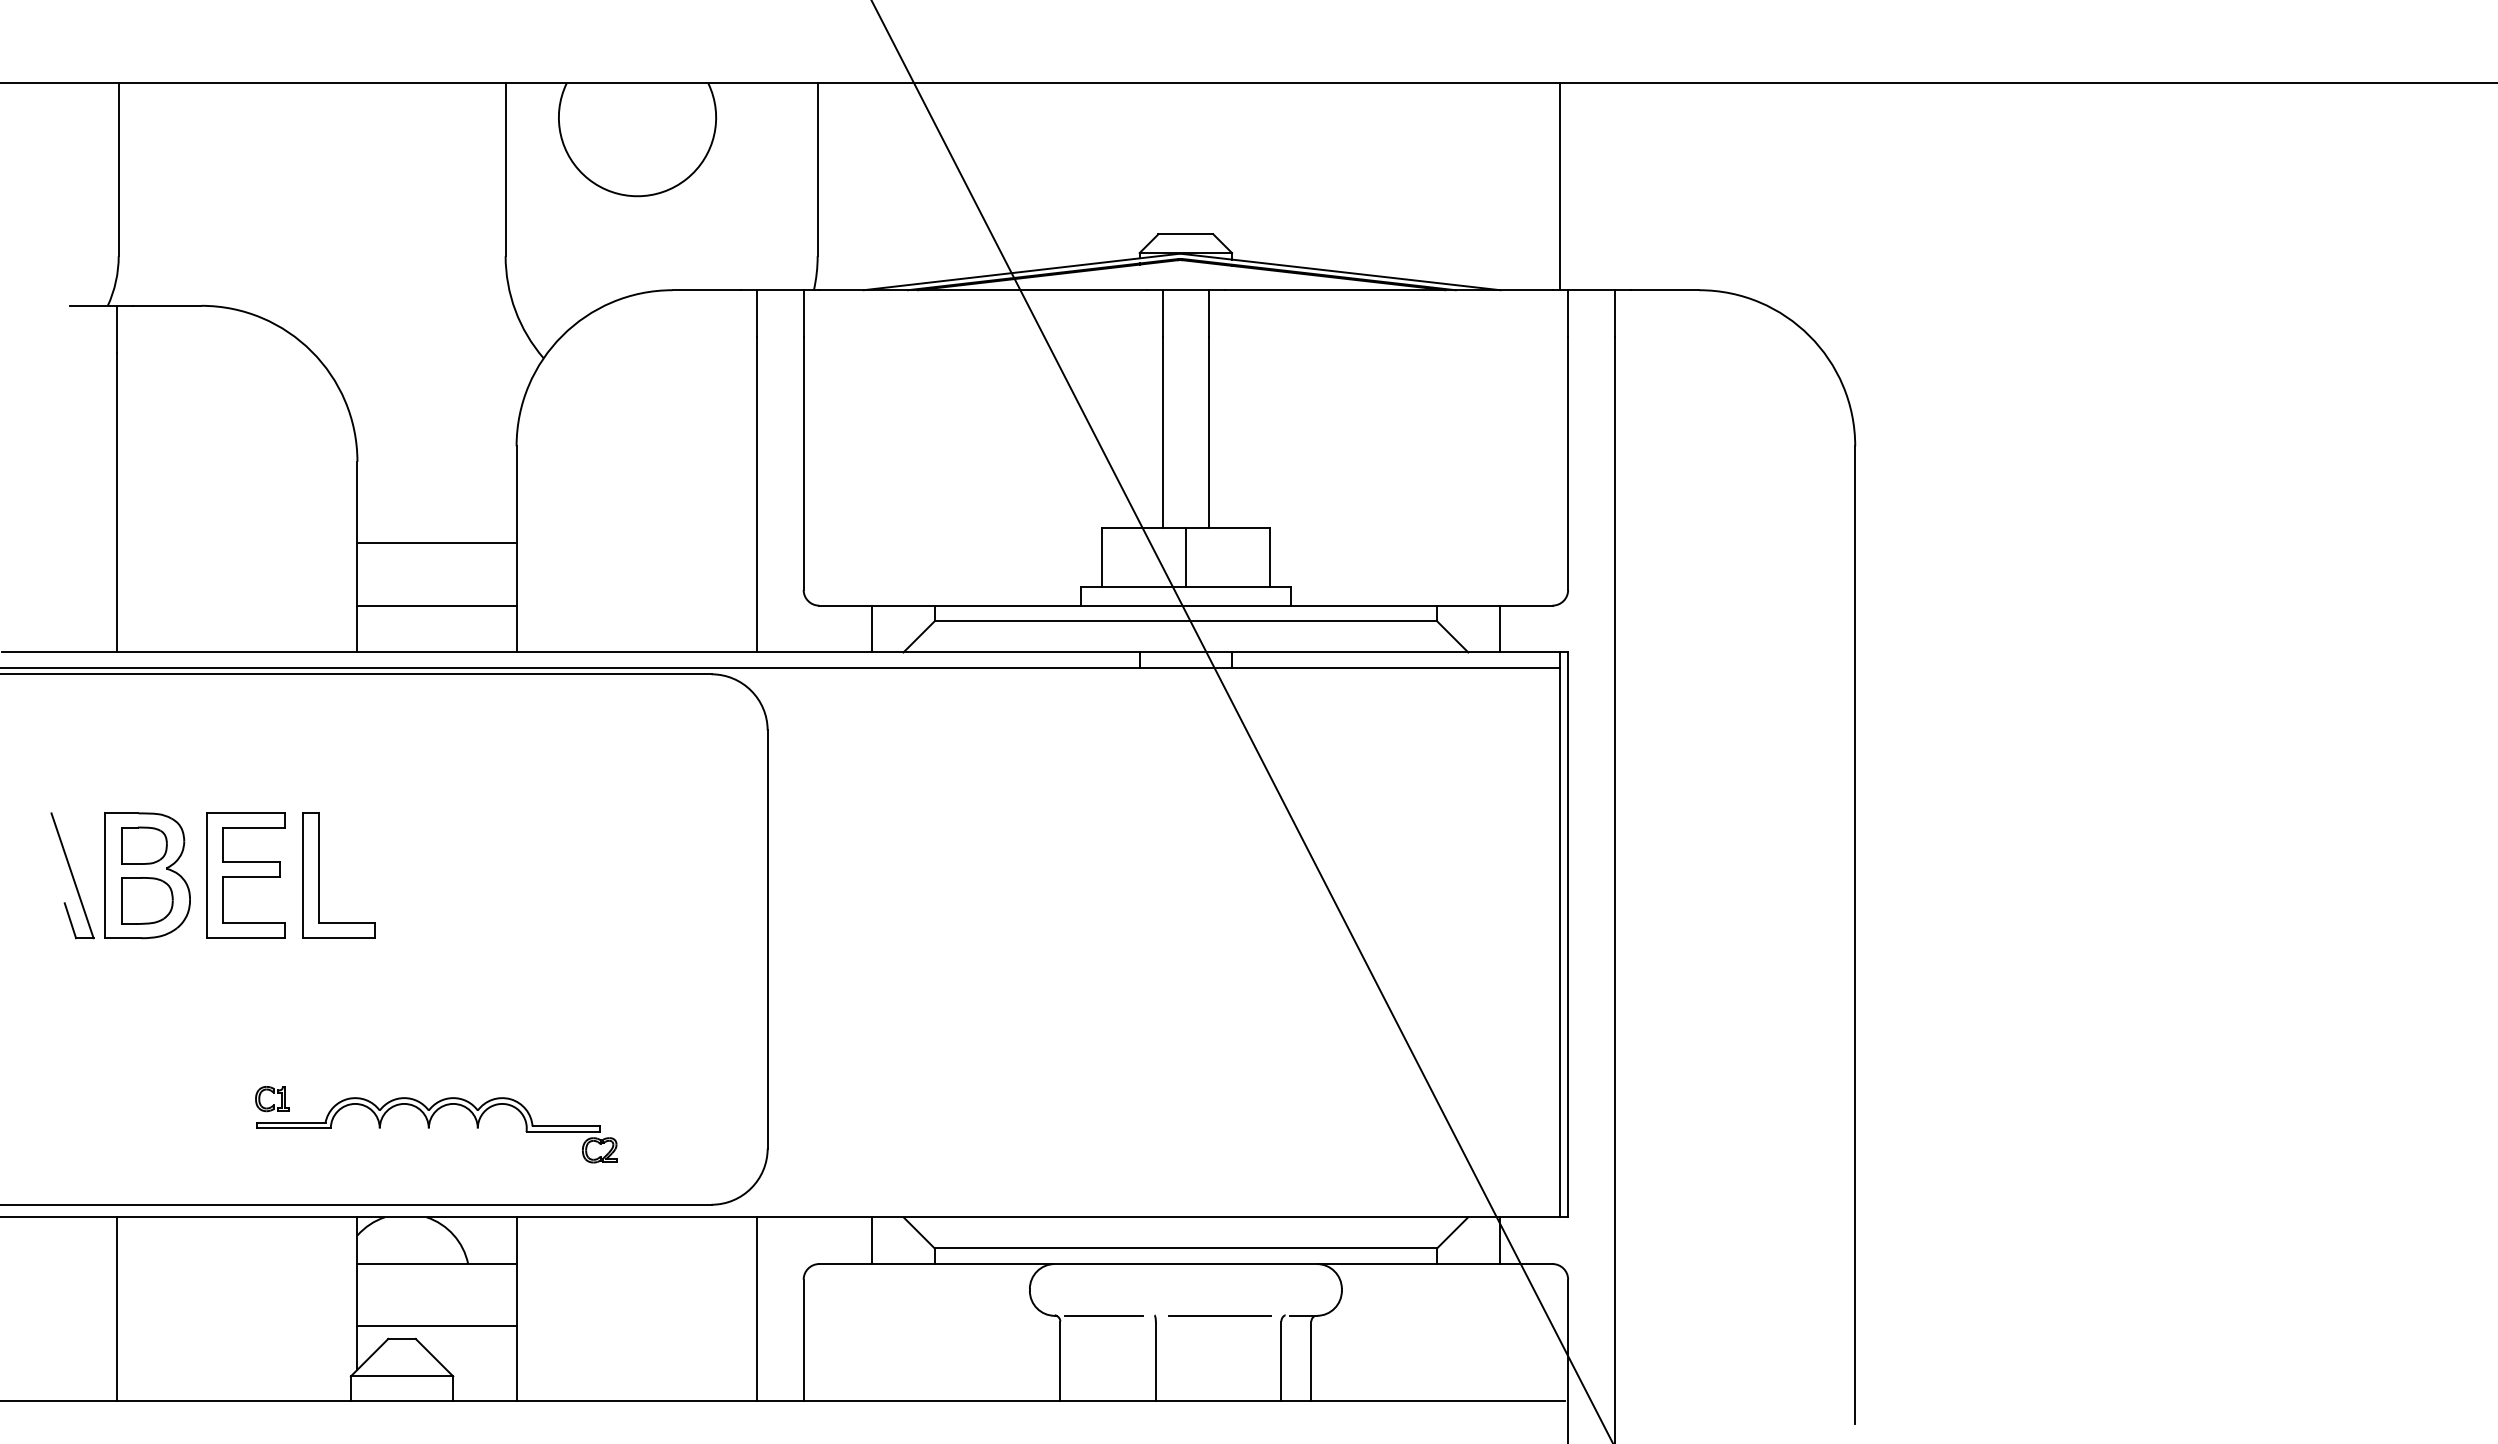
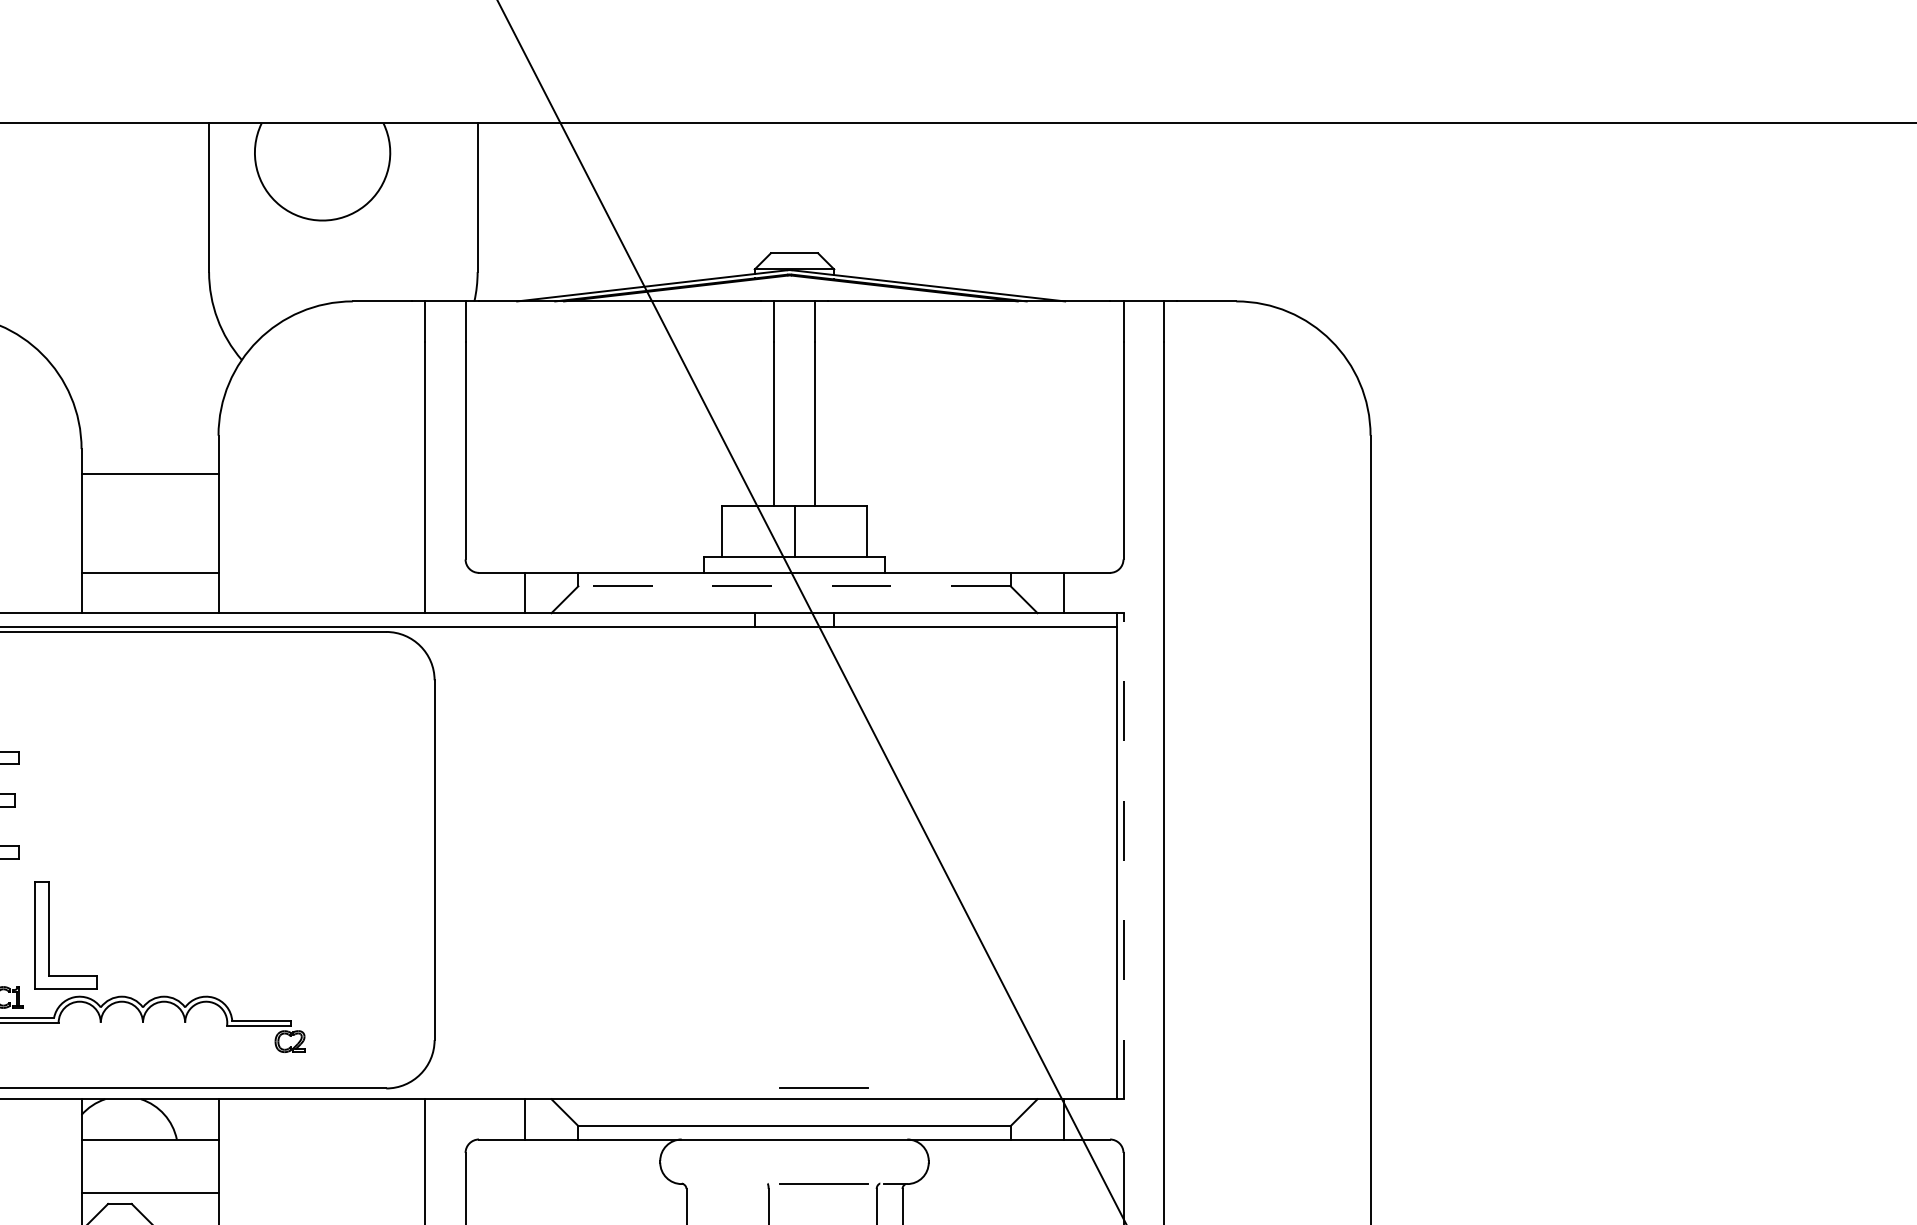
line: (1560, 186) -> (1116, 212), removed
line: (436, 543) -> (149, 474), moved
line: (1185, 621) -> (794, 586), solid -> dashed
part: (319, 875) -> (48, 935), moved
line: (1568, 934) -> (1123, 855), solid -> dashed
line: (1219, 1203) -> (823, 1087), added
line: (1103, 1315) -> (723, 1183), removed

